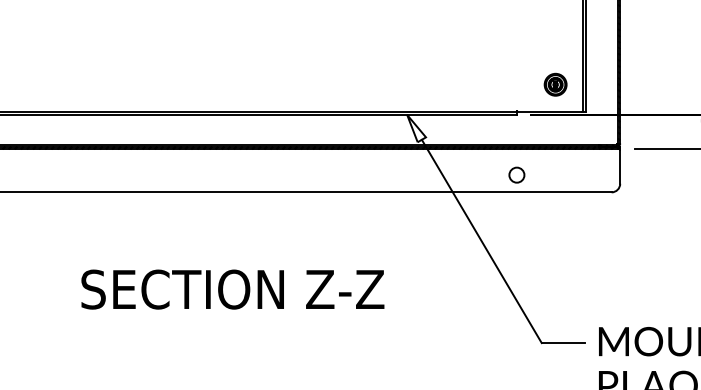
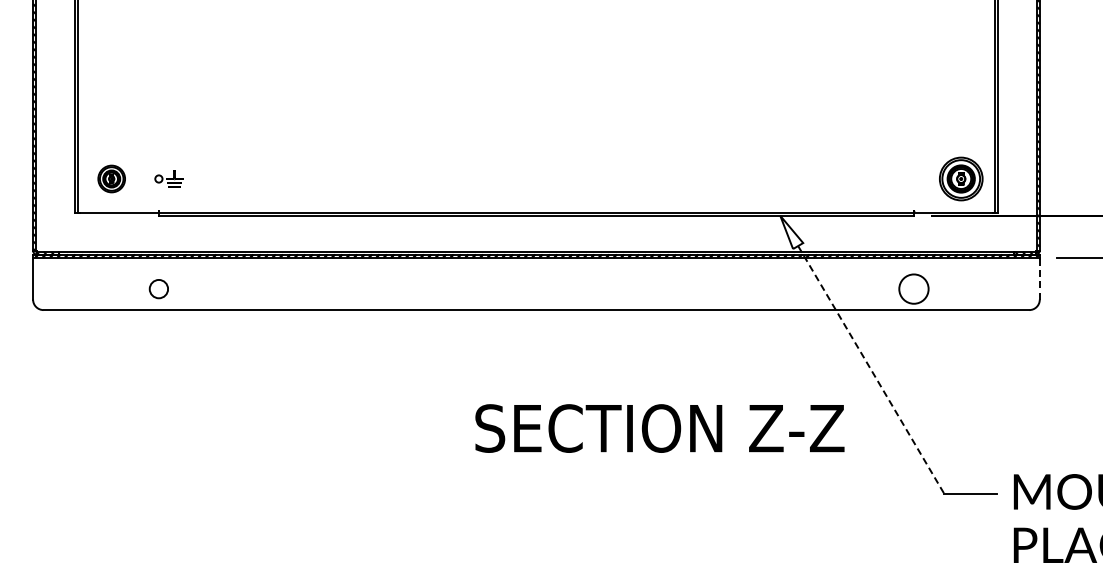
part: (555, 84) -> (960, 178), size x1.6
line: (619, 167) -> (1039, 279), solid -> dashed
circle: (516, 174) -> (913, 288), size x1.6
line: (482, 241) -> (871, 369), solid -> dashed
text: (232, 289) -> (659, 428), moved

